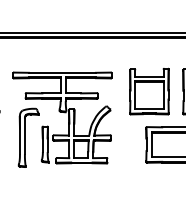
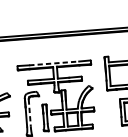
line: (62, 72) -> (54, 63), solid -> dashed
line: (24, 136) -> (29, 113), solid -> dashed

